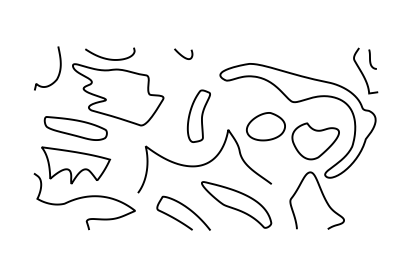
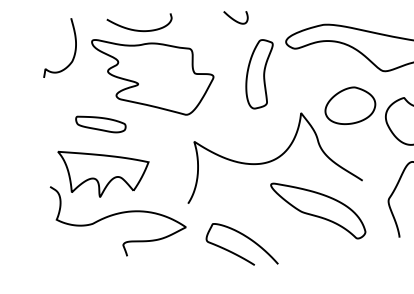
part: (198, 115) -> (259, 73), moved
part: (75, 128) -> (100, 124), size x0.6
curve: (186, 208) -> (244, 237), moved

